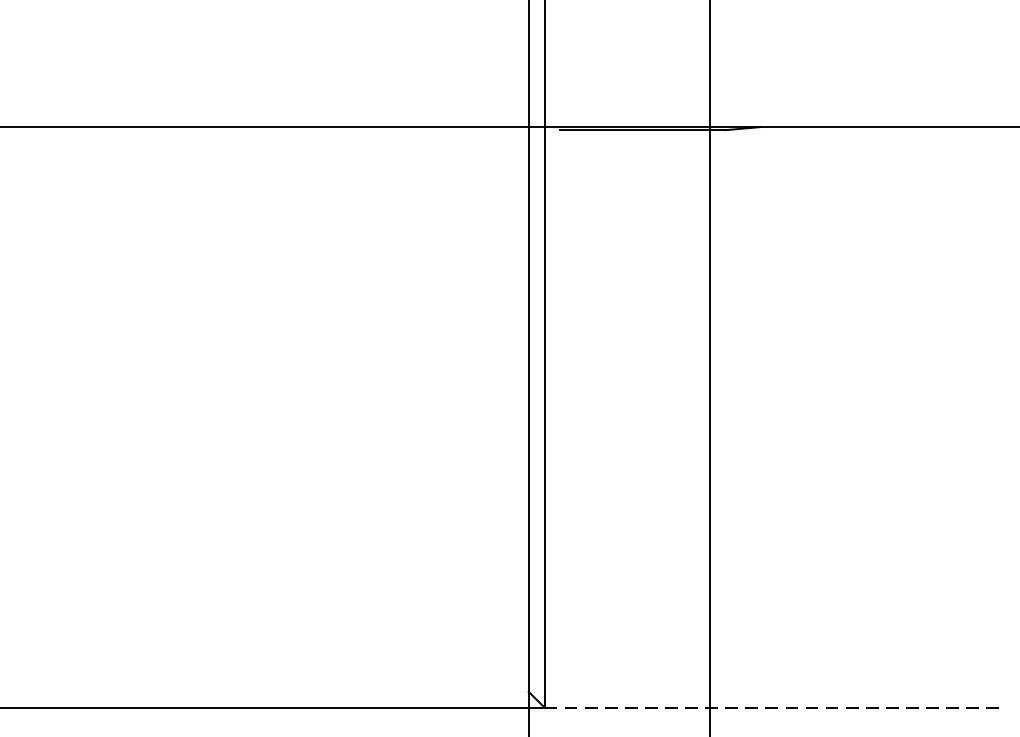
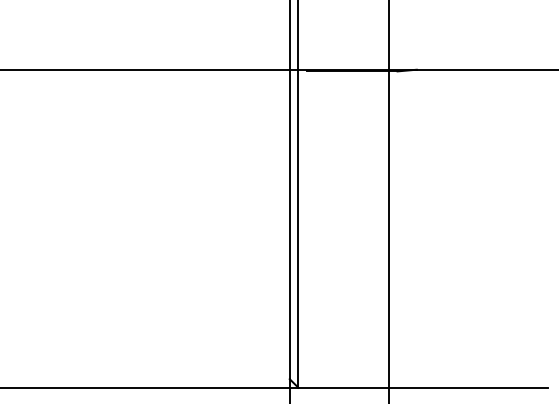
line: (772, 707) -> (423, 387), dashed -> solid

